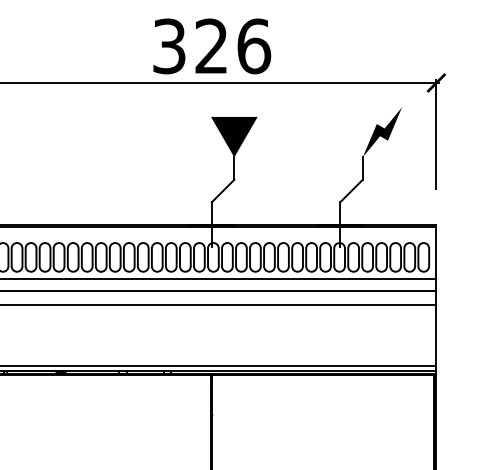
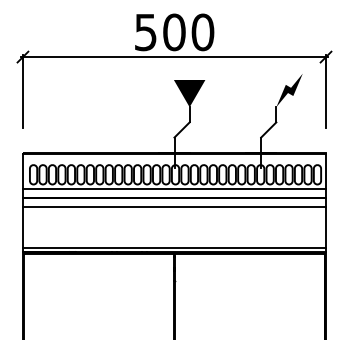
text: (211, 46) -> (174, 32), 326 -> 500

